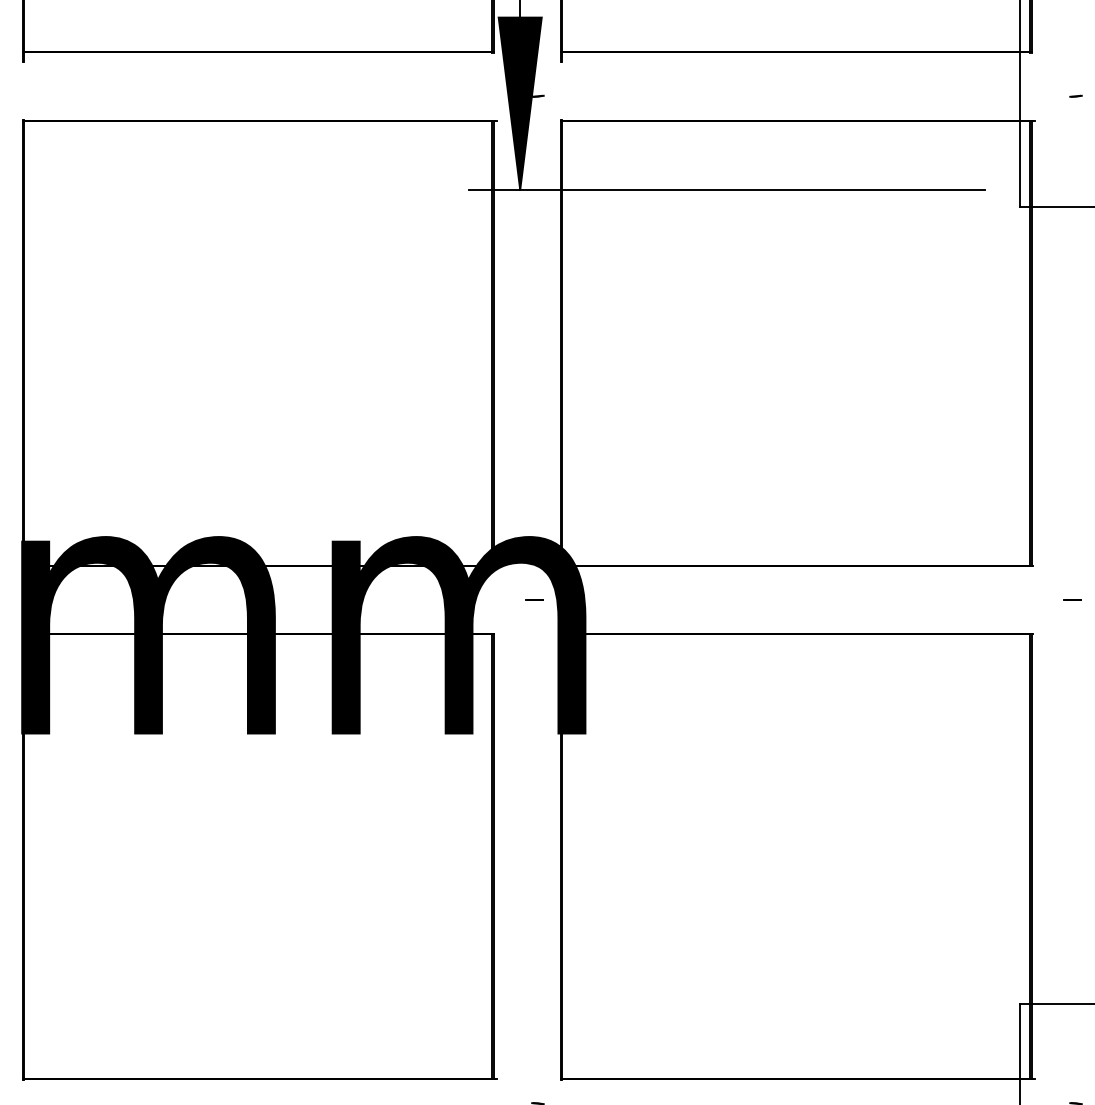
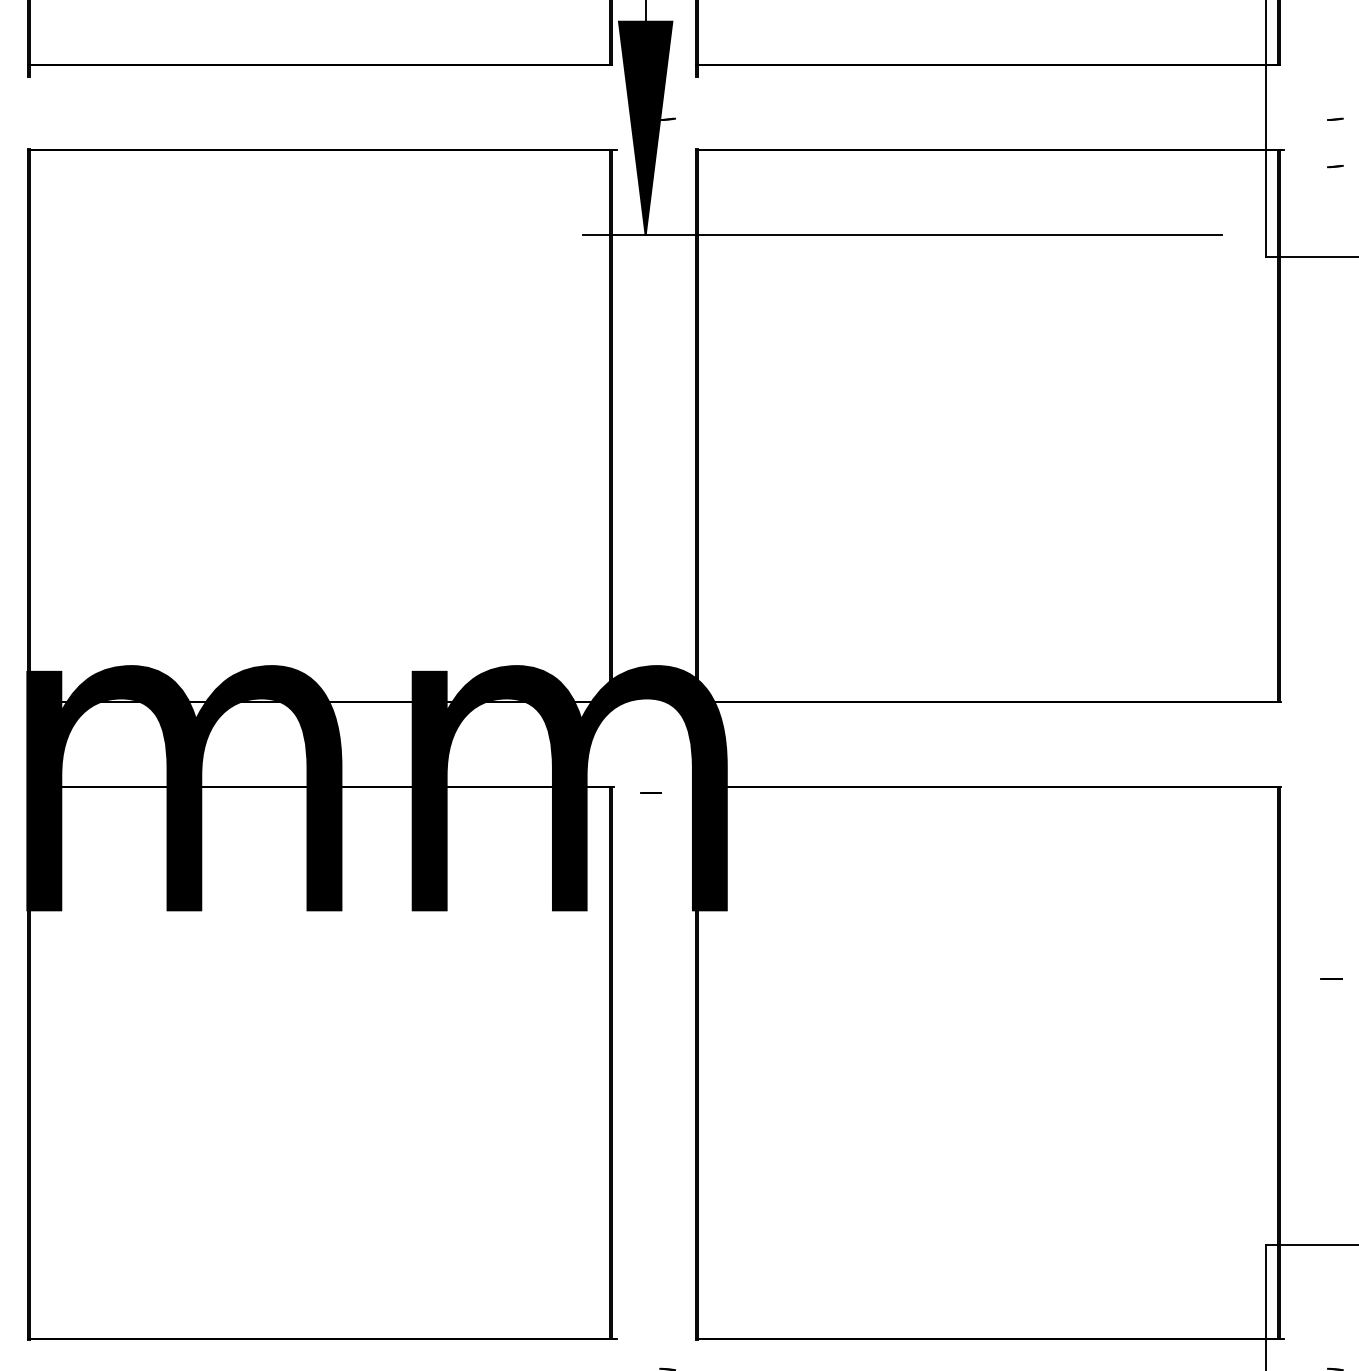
part: (1075, 133) -> (1334, 165), added
line: (534, 599) -> (650, 792), moved
line: (1072, 599) -> (1331, 978), moved

